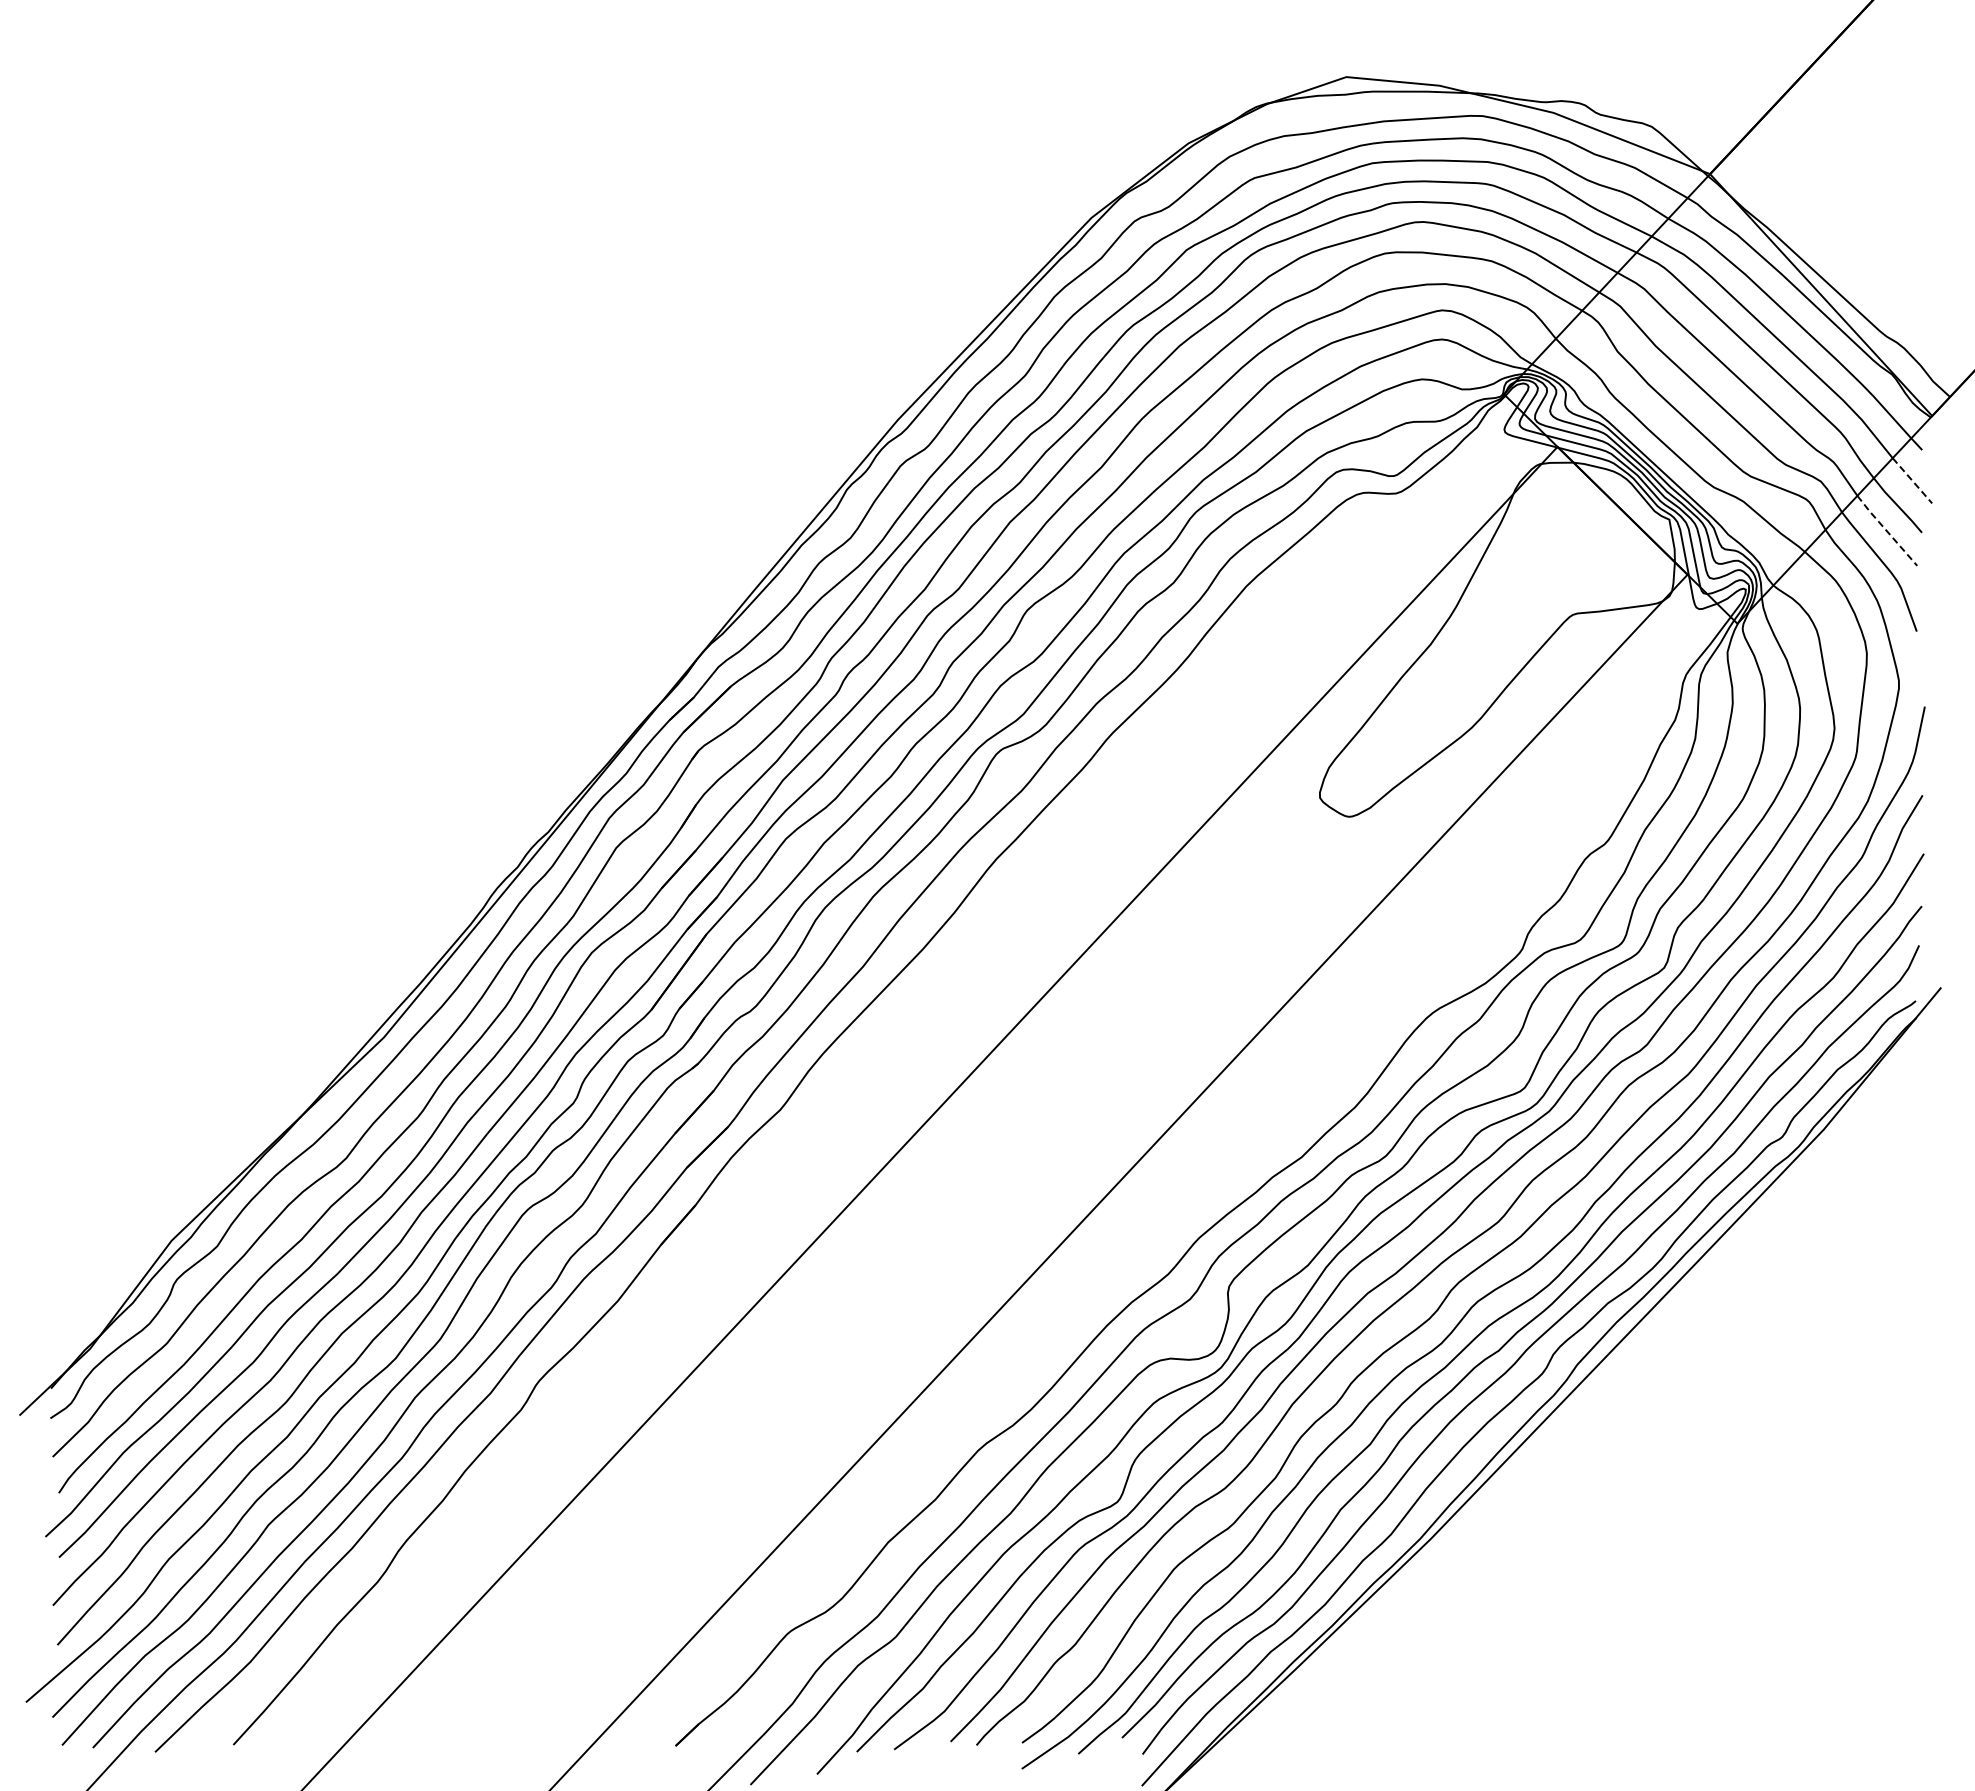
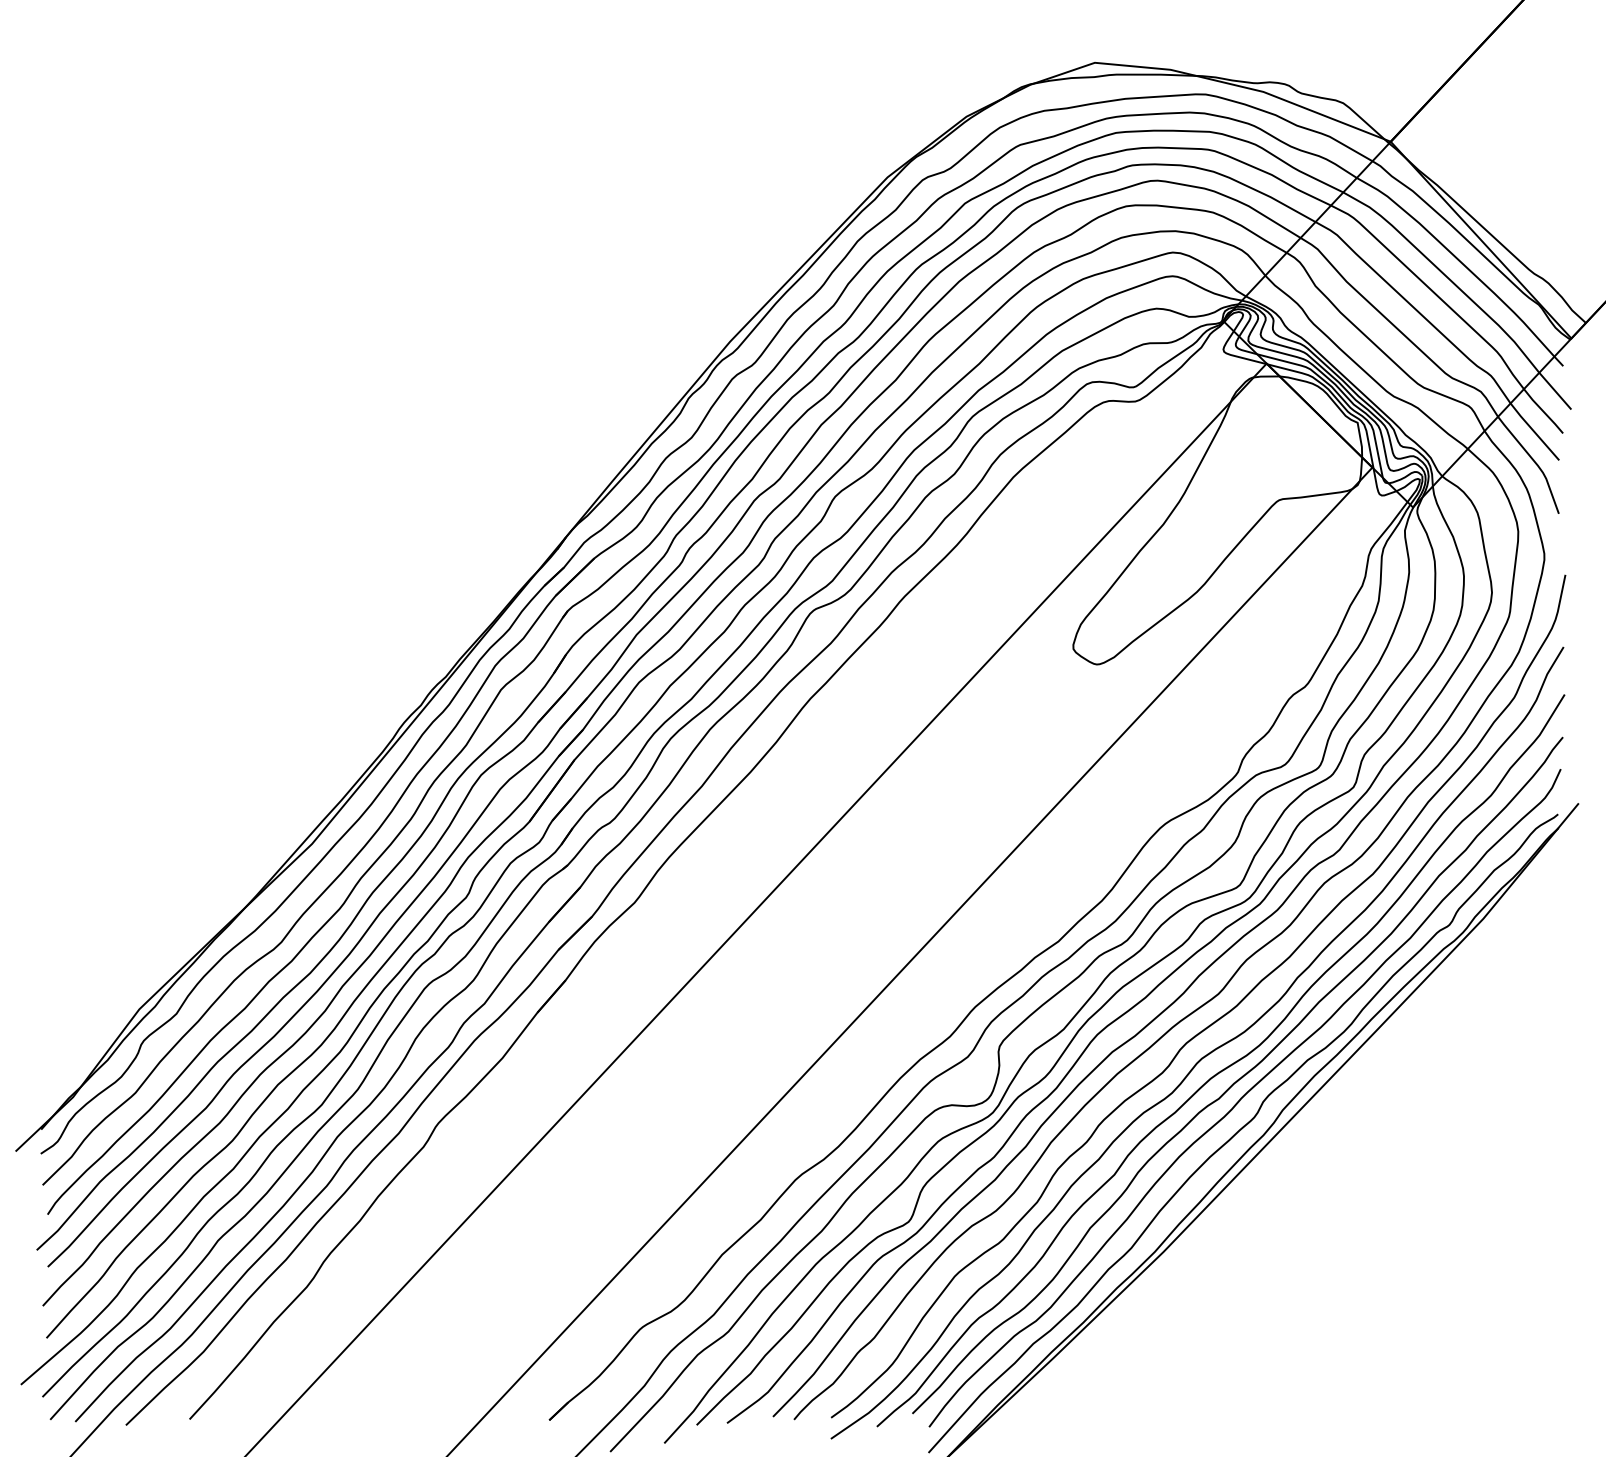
line: (1912, 480) -> (1555, 390), dashed -> solid
line: (1886, 530) -> (1534, 431), dashed -> solid

